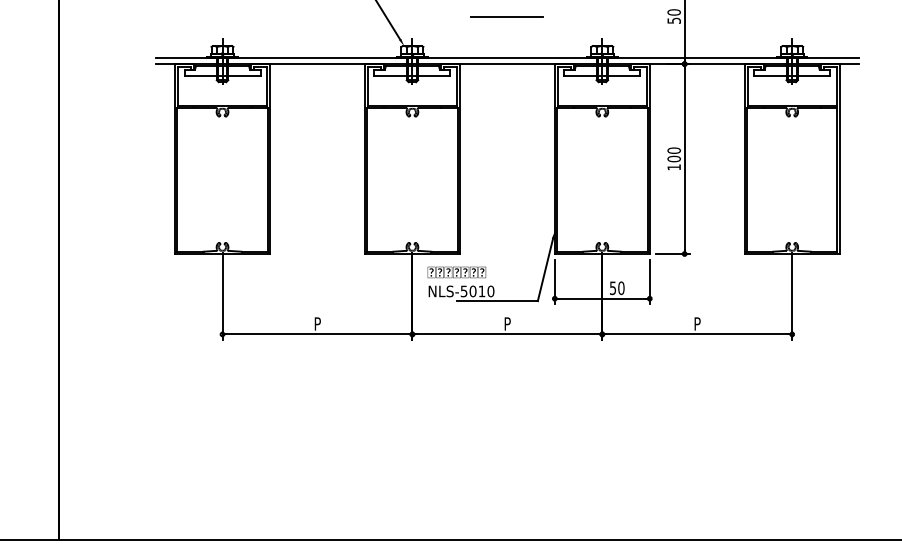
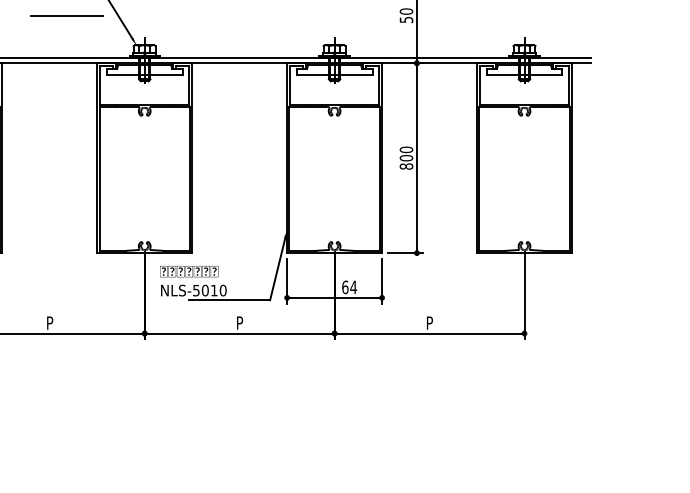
line: (506, 16) -> (65, 15), moved
text: (673, 167) -> (405, 166), 100 -> 800
text: (616, 288) -> (348, 287), 50 -> 64

